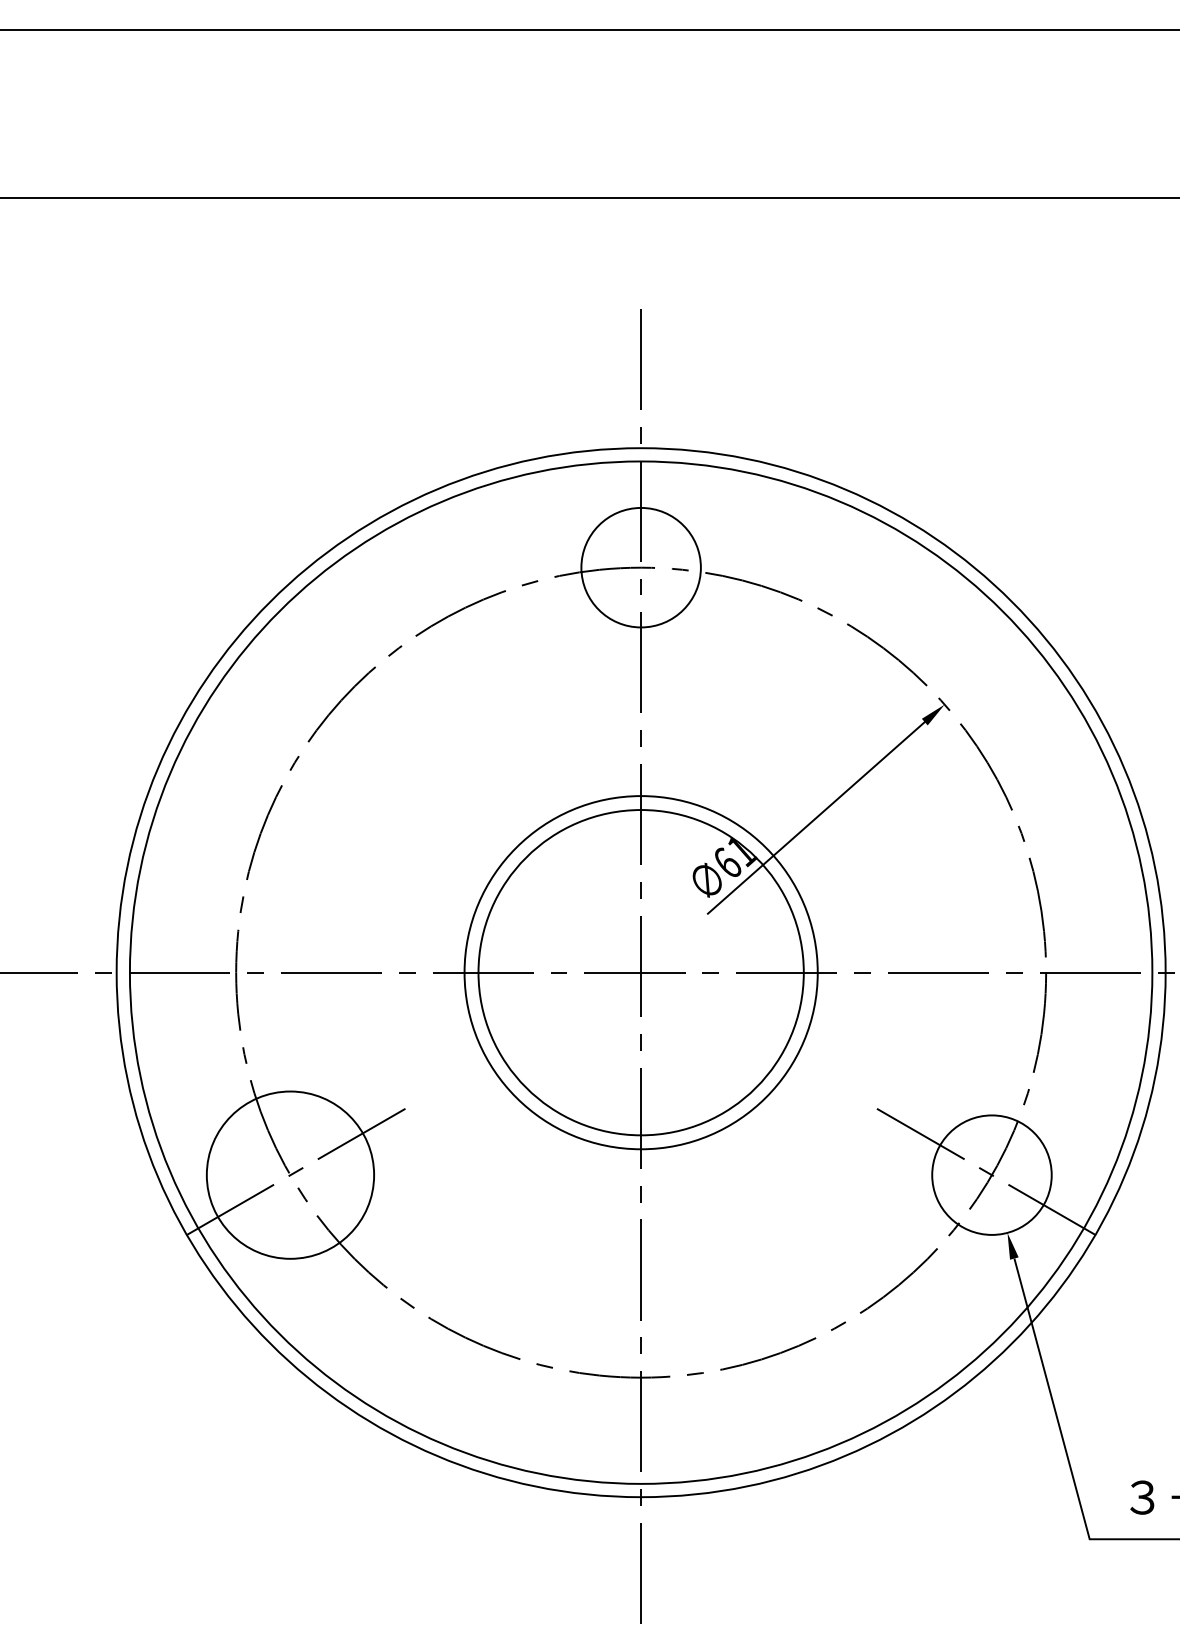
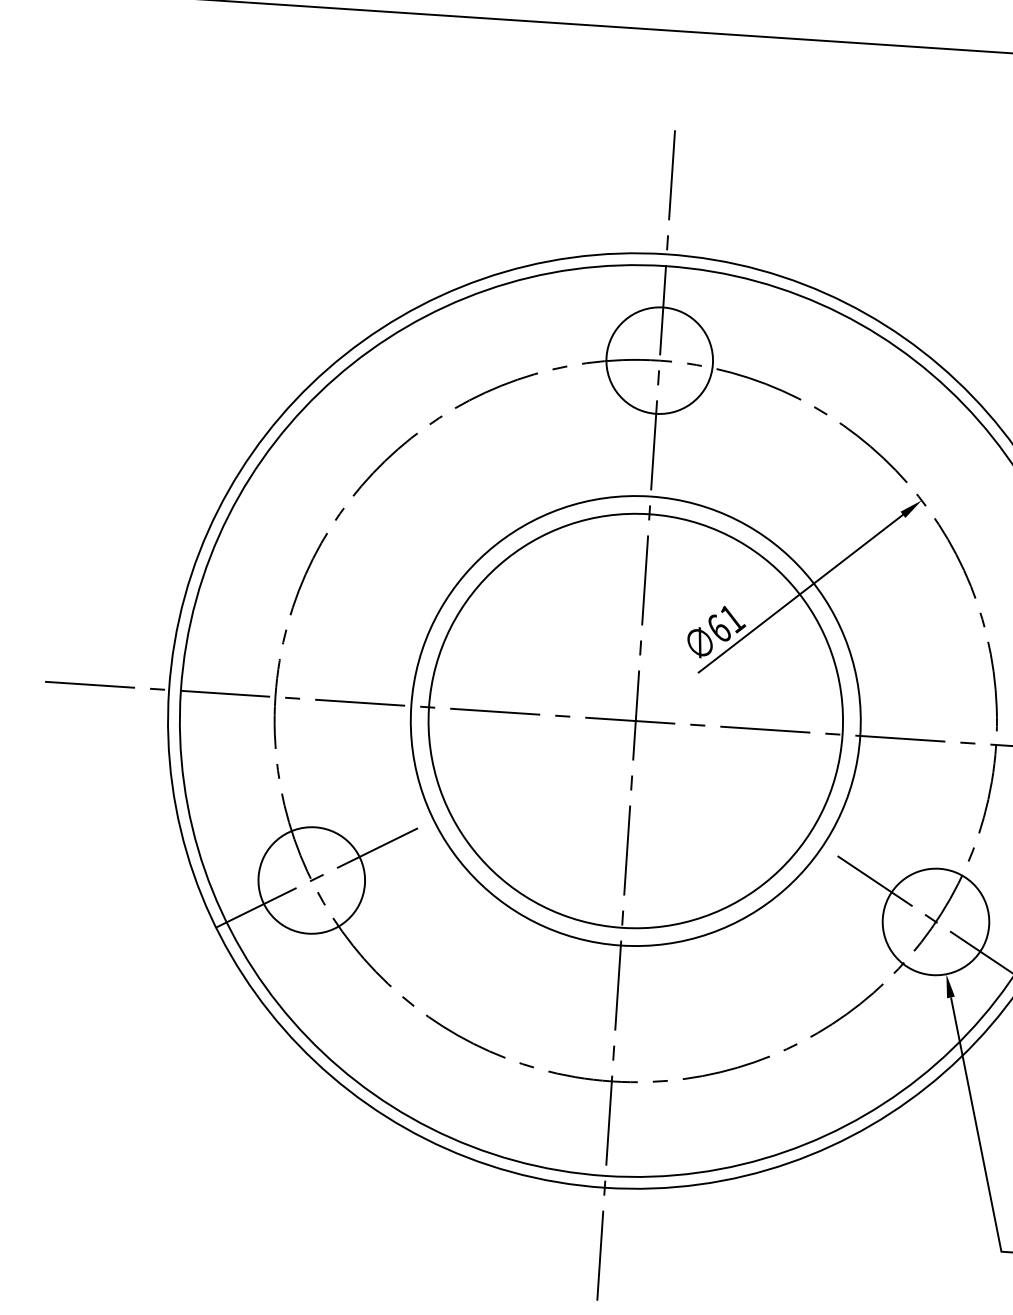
circle: (640, 972) -> (635, 720), size x1.43
circle: (640, 972) -> (635, 720), size x1.43
circle: (290, 1174) -> (311, 879), size x0.71

